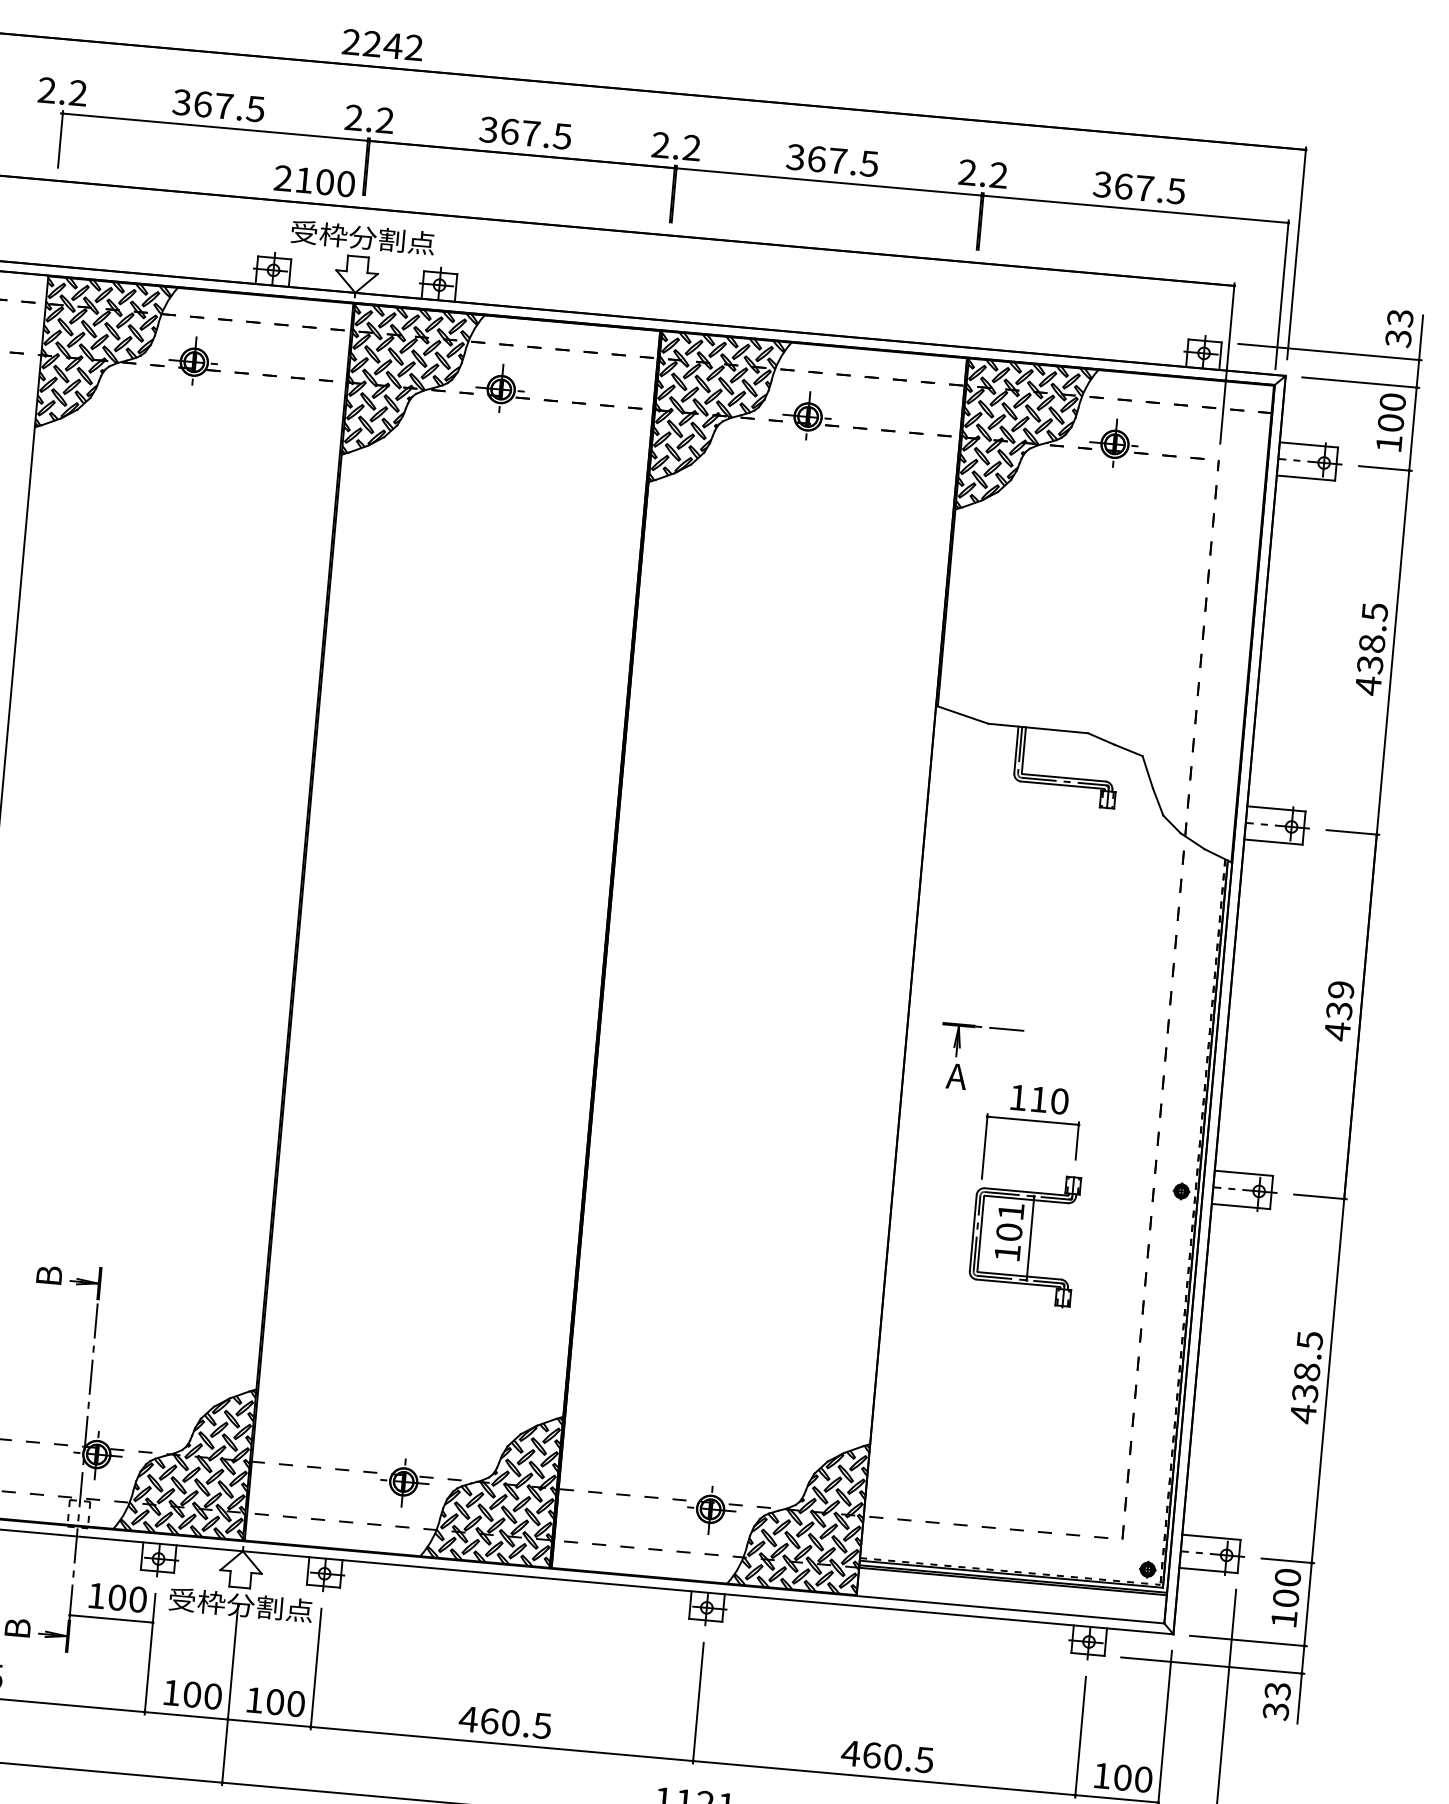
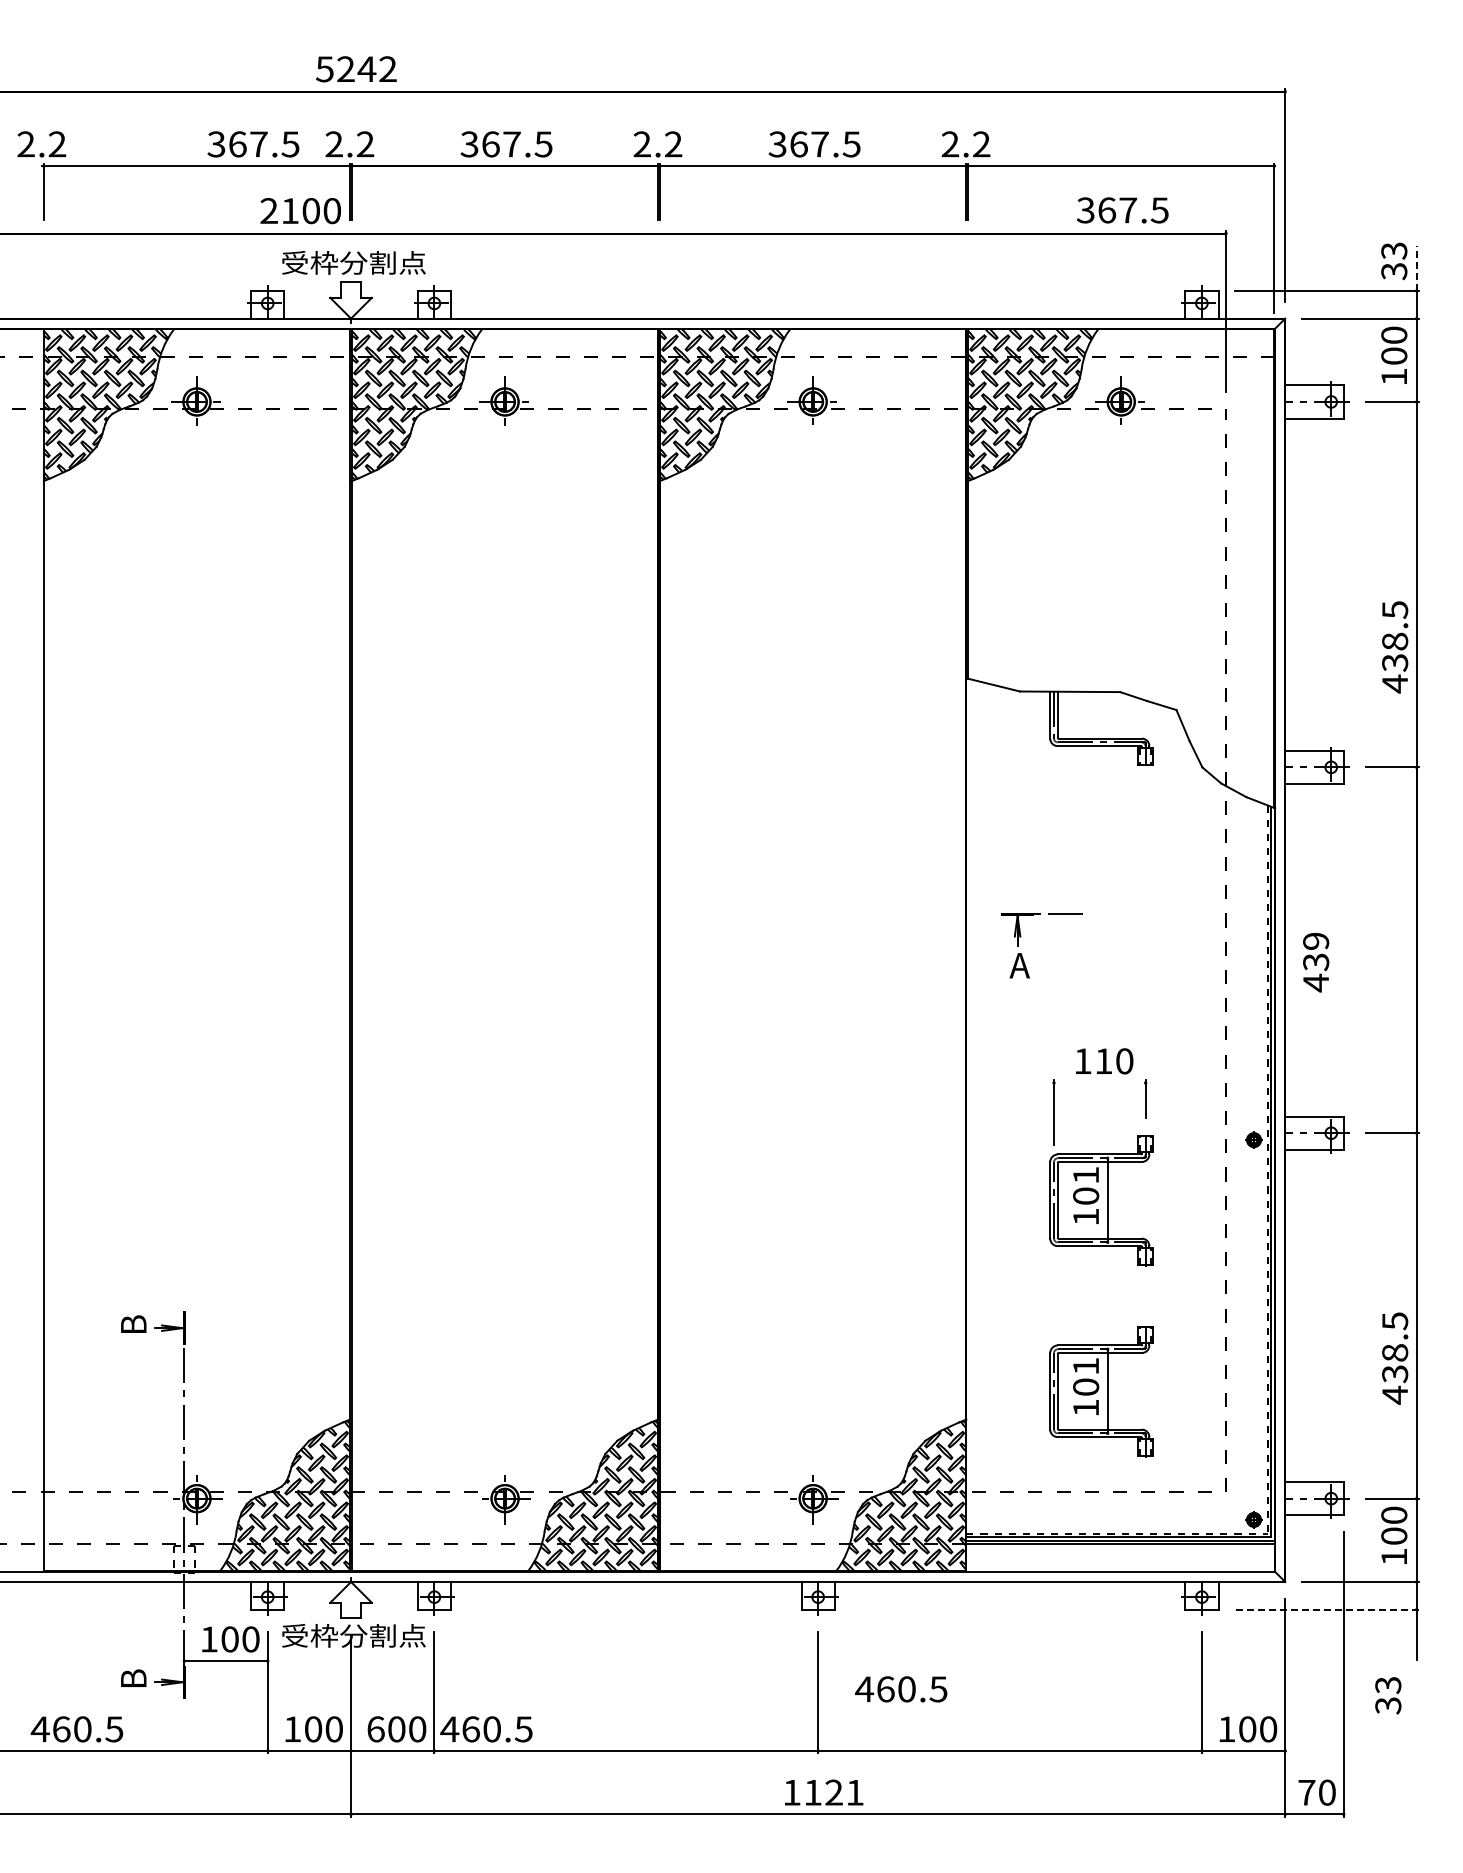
text: (350, 42) -> (324, 69), 2242 -> 5242
text: (218, 105) -> (253, 144), moved
text: (1139, 188) -> (1122, 210), moved
line: (1420, 337) -> (1416, 268), solid -> dashed
text: (1371, 649) -> (1395, 647), moved
text: (1339, 1011) -> (1316, 962), moved
part: (960, 1066) -> (1022, 955), moved
line: (1032, 1120) -> (1099, 1082), removed
text: (1307, 1377) -> (1395, 1358), moved
part: (1007, 1428) -> (1101, 1391), added
line: (1213, 1665) -> (1327, 1609), solid -> dashed
text: (254, 1700) -> (375, 1729), 100 -> 600
text: (1277, 1701) -> (1388, 1695), moved
text: (505, 1722) -> (486, 1729), moved
text: (887, 1756) -> (901, 1689), moved

